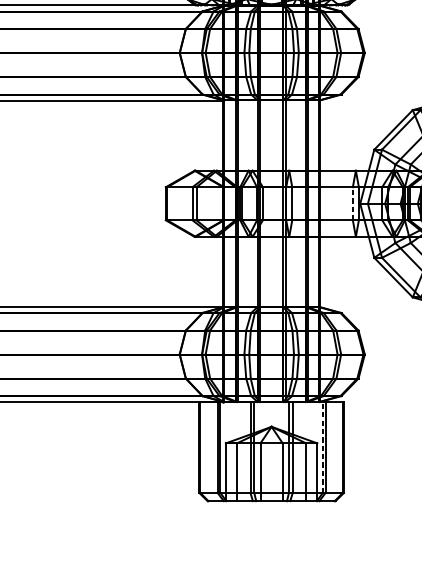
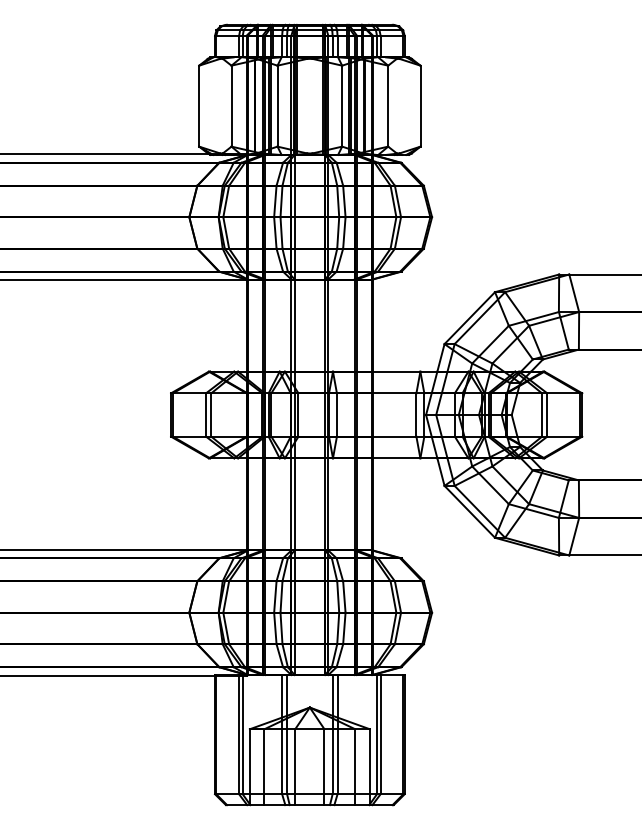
line: (352, 203) -> (416, 414), dashed -> solid
line: (322, 447) -> (376, 734), dashed -> solid

